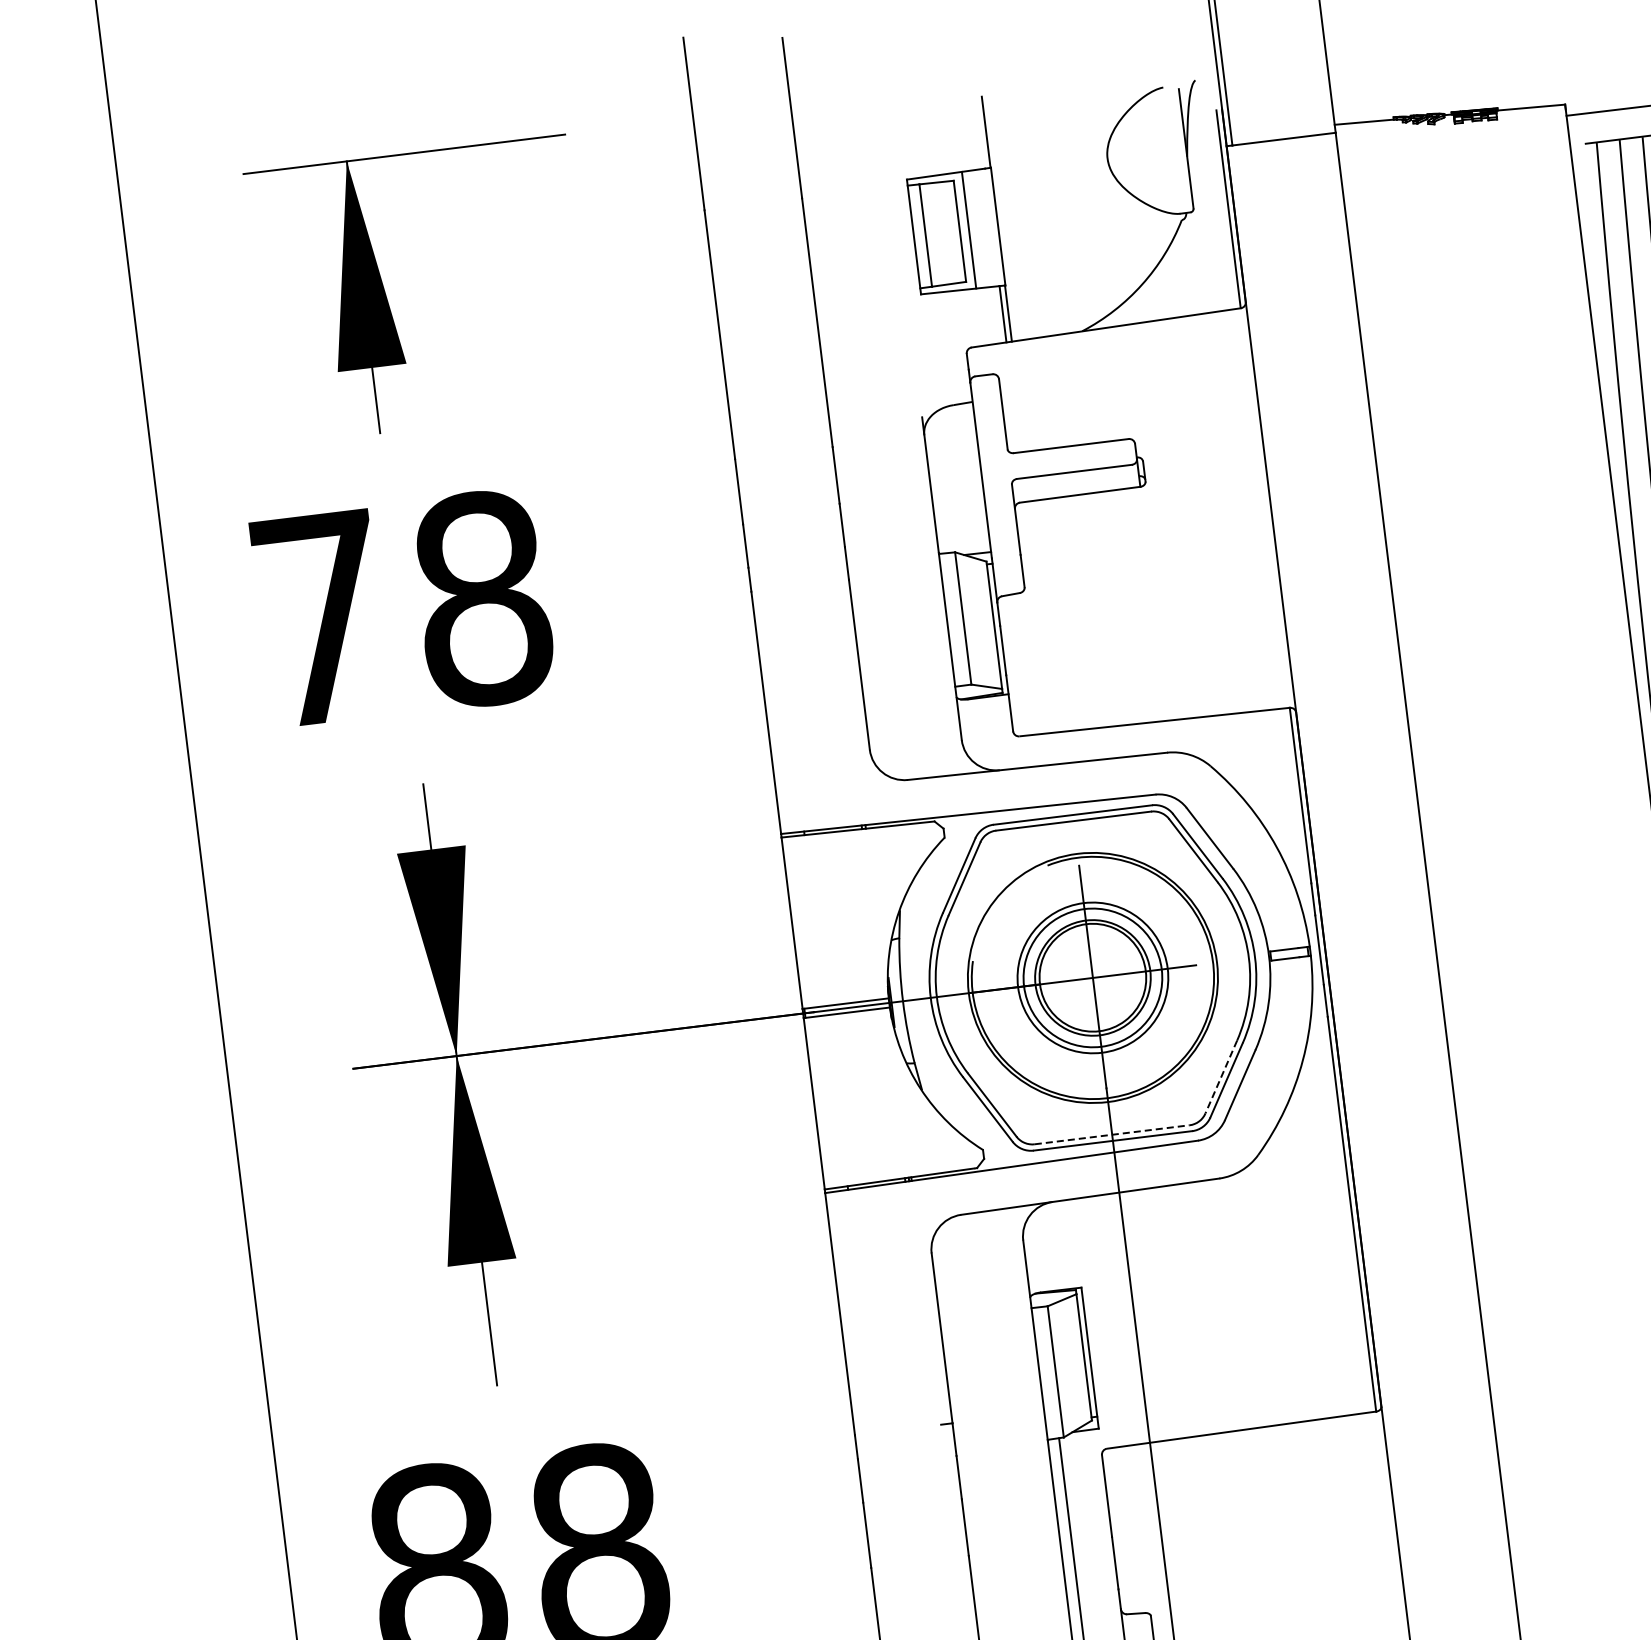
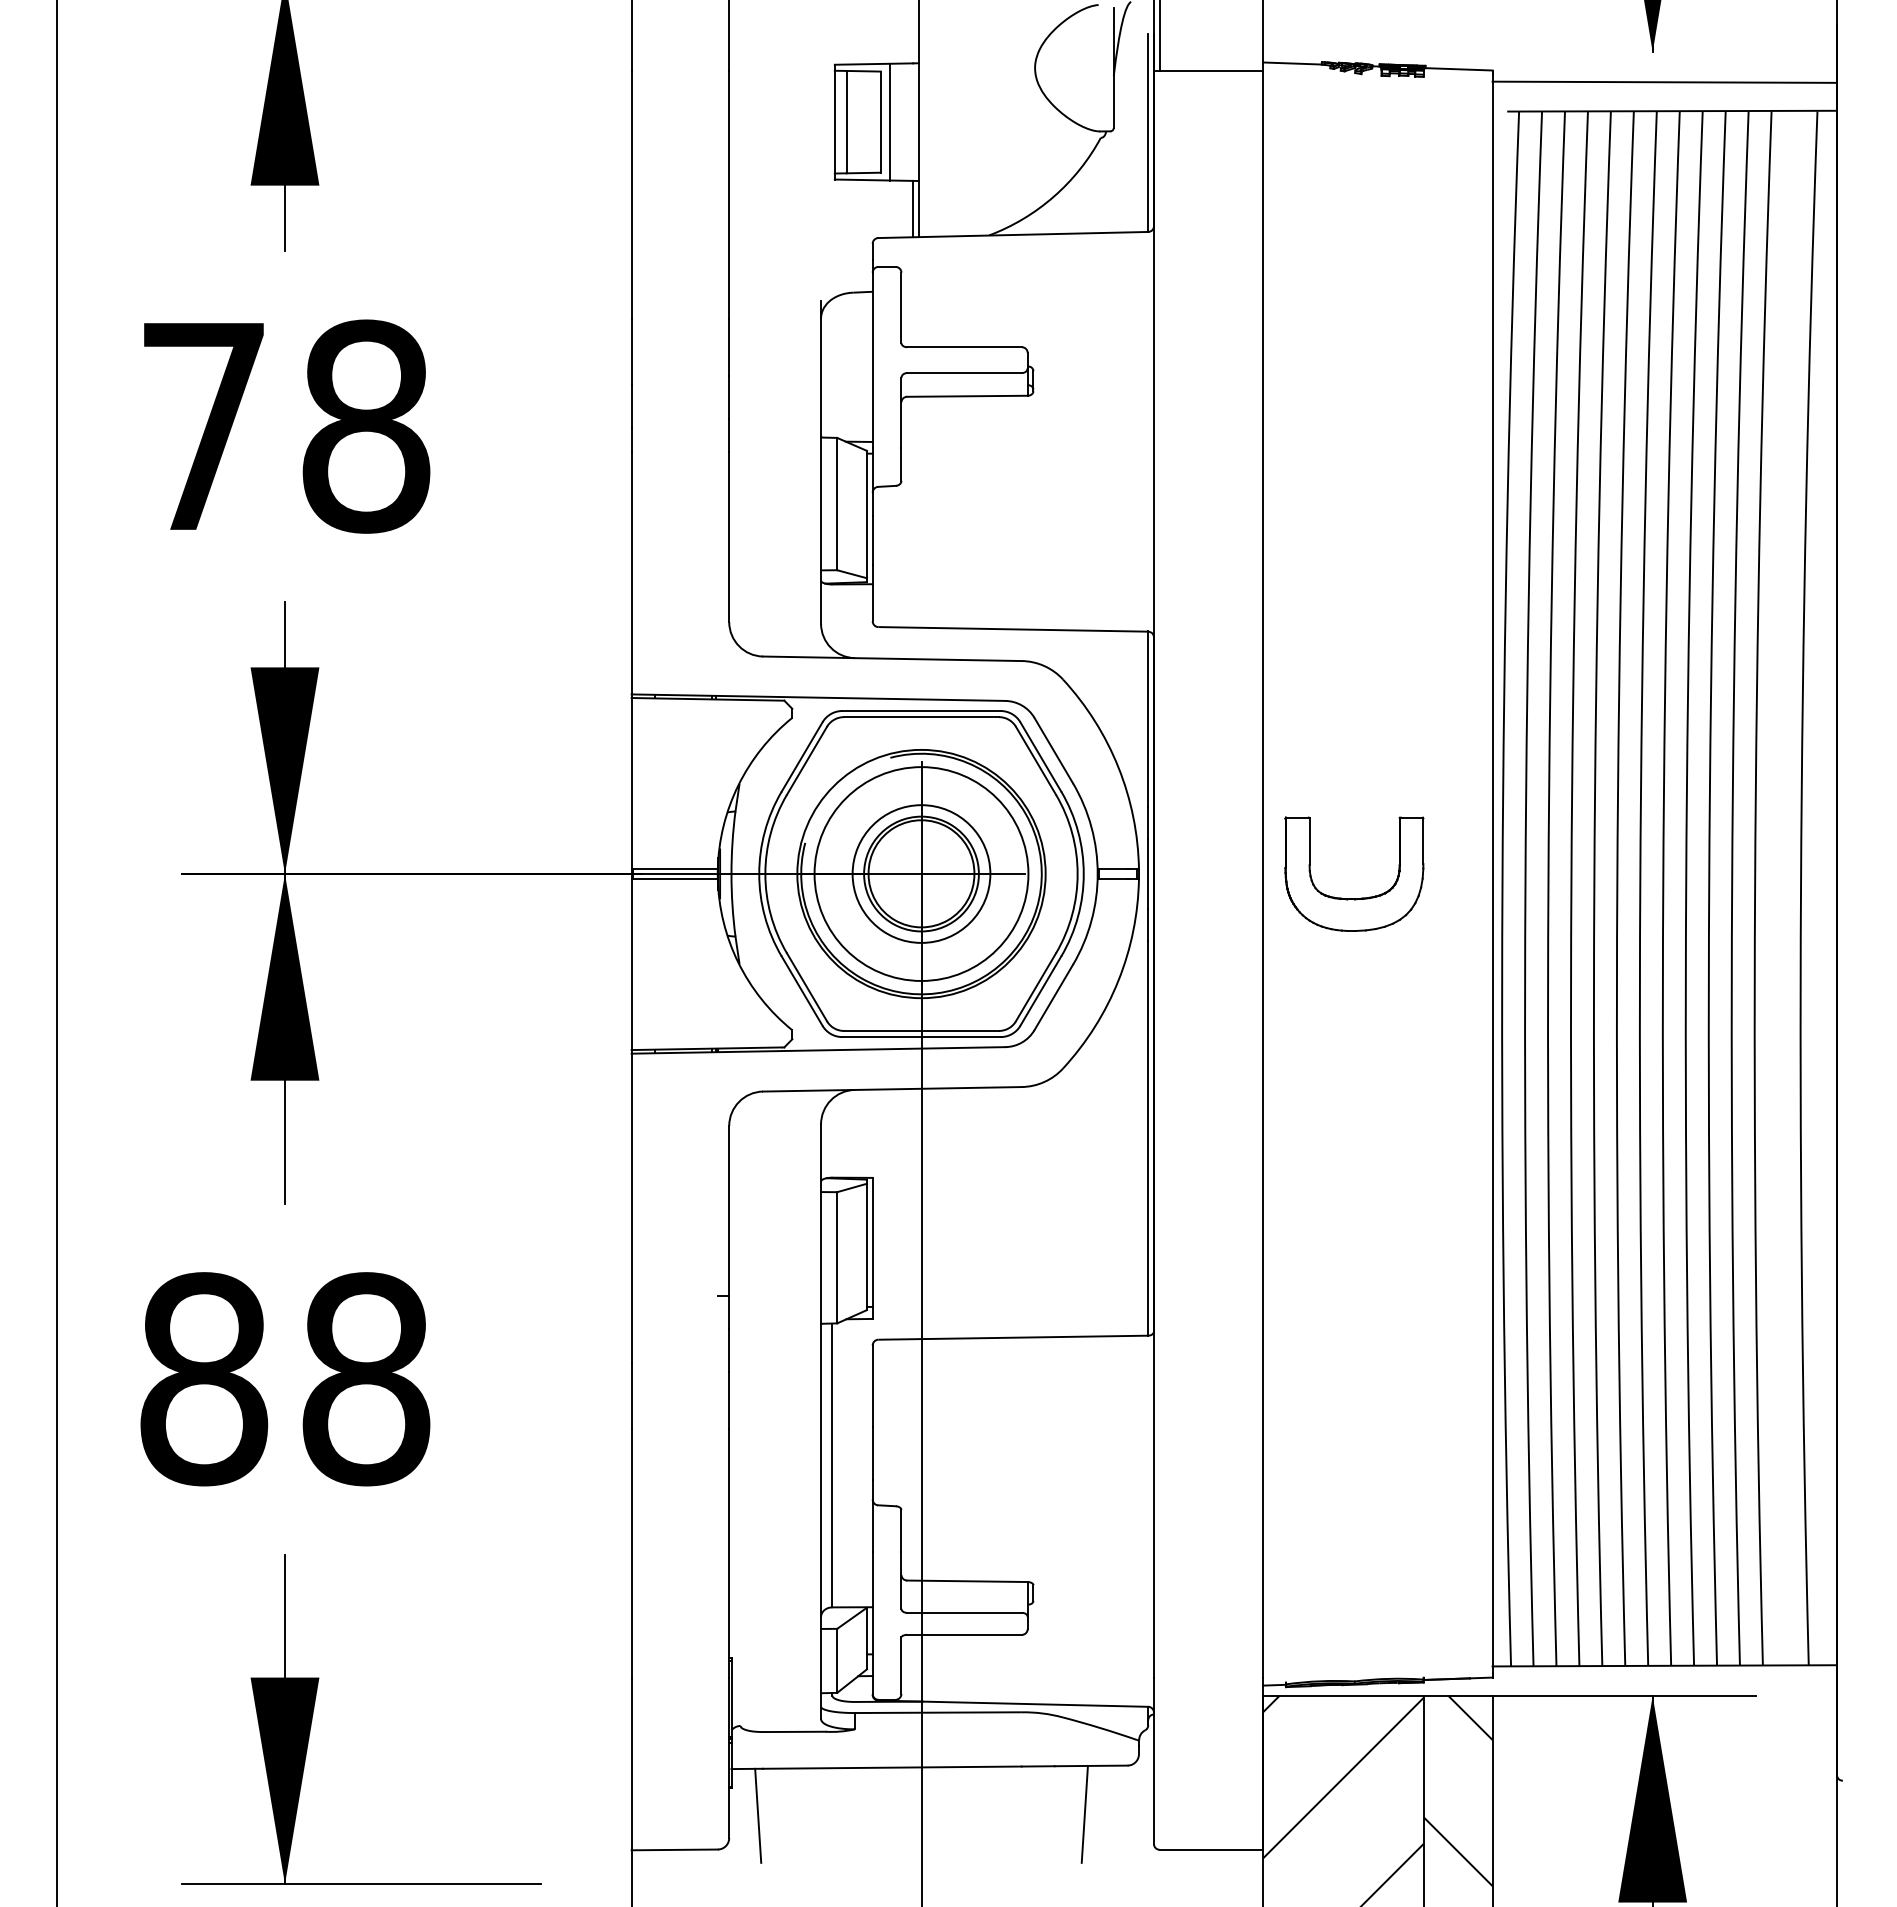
part: (1535, 947) -> (1361, 897), added
circle: (1092, 977) -> (921, 873), size x1.43
line: (1220, 1077) -> (1035, 987), dashed -> solid
line: (1113, 1134) -> (922, 1030), dashed -> solid

